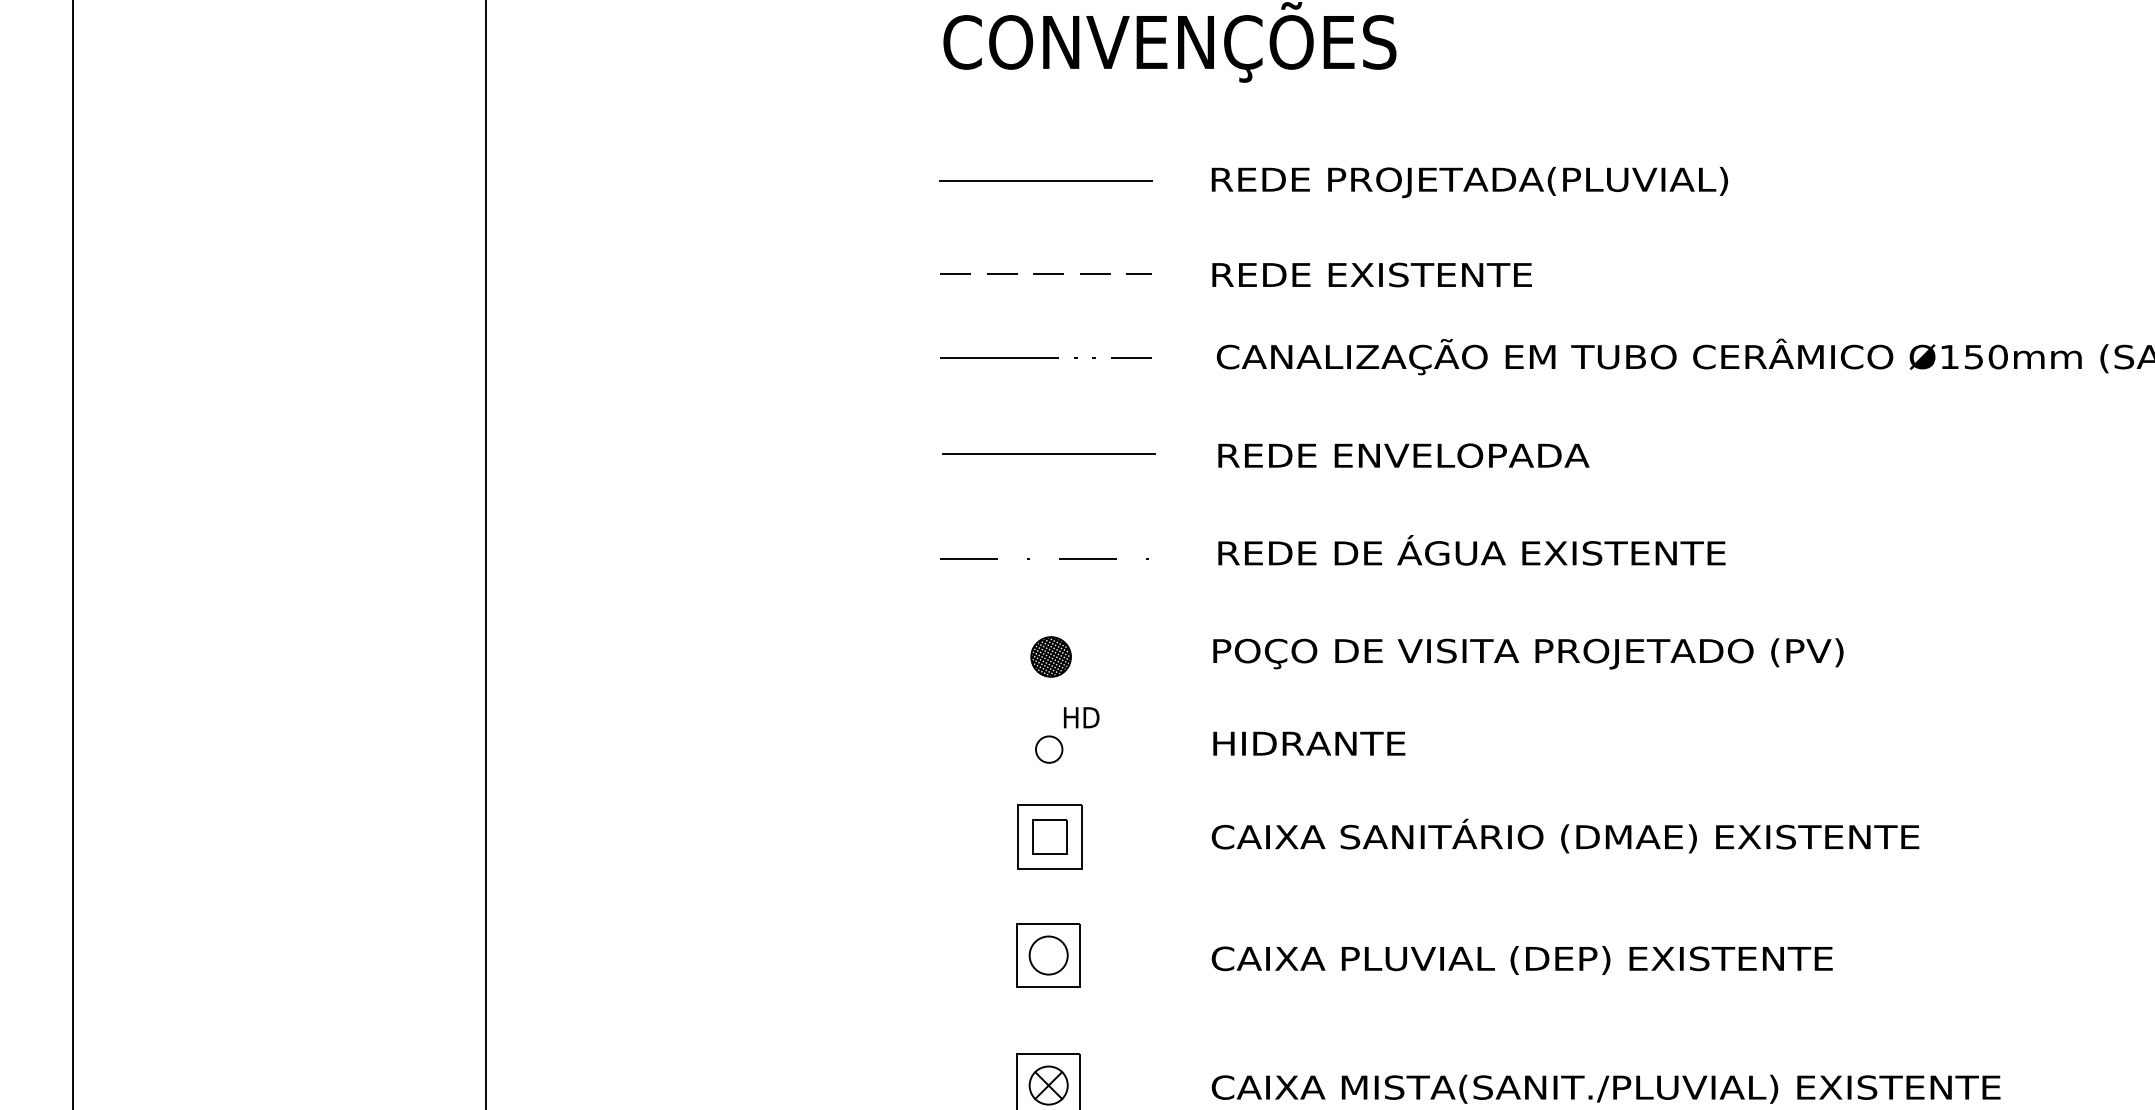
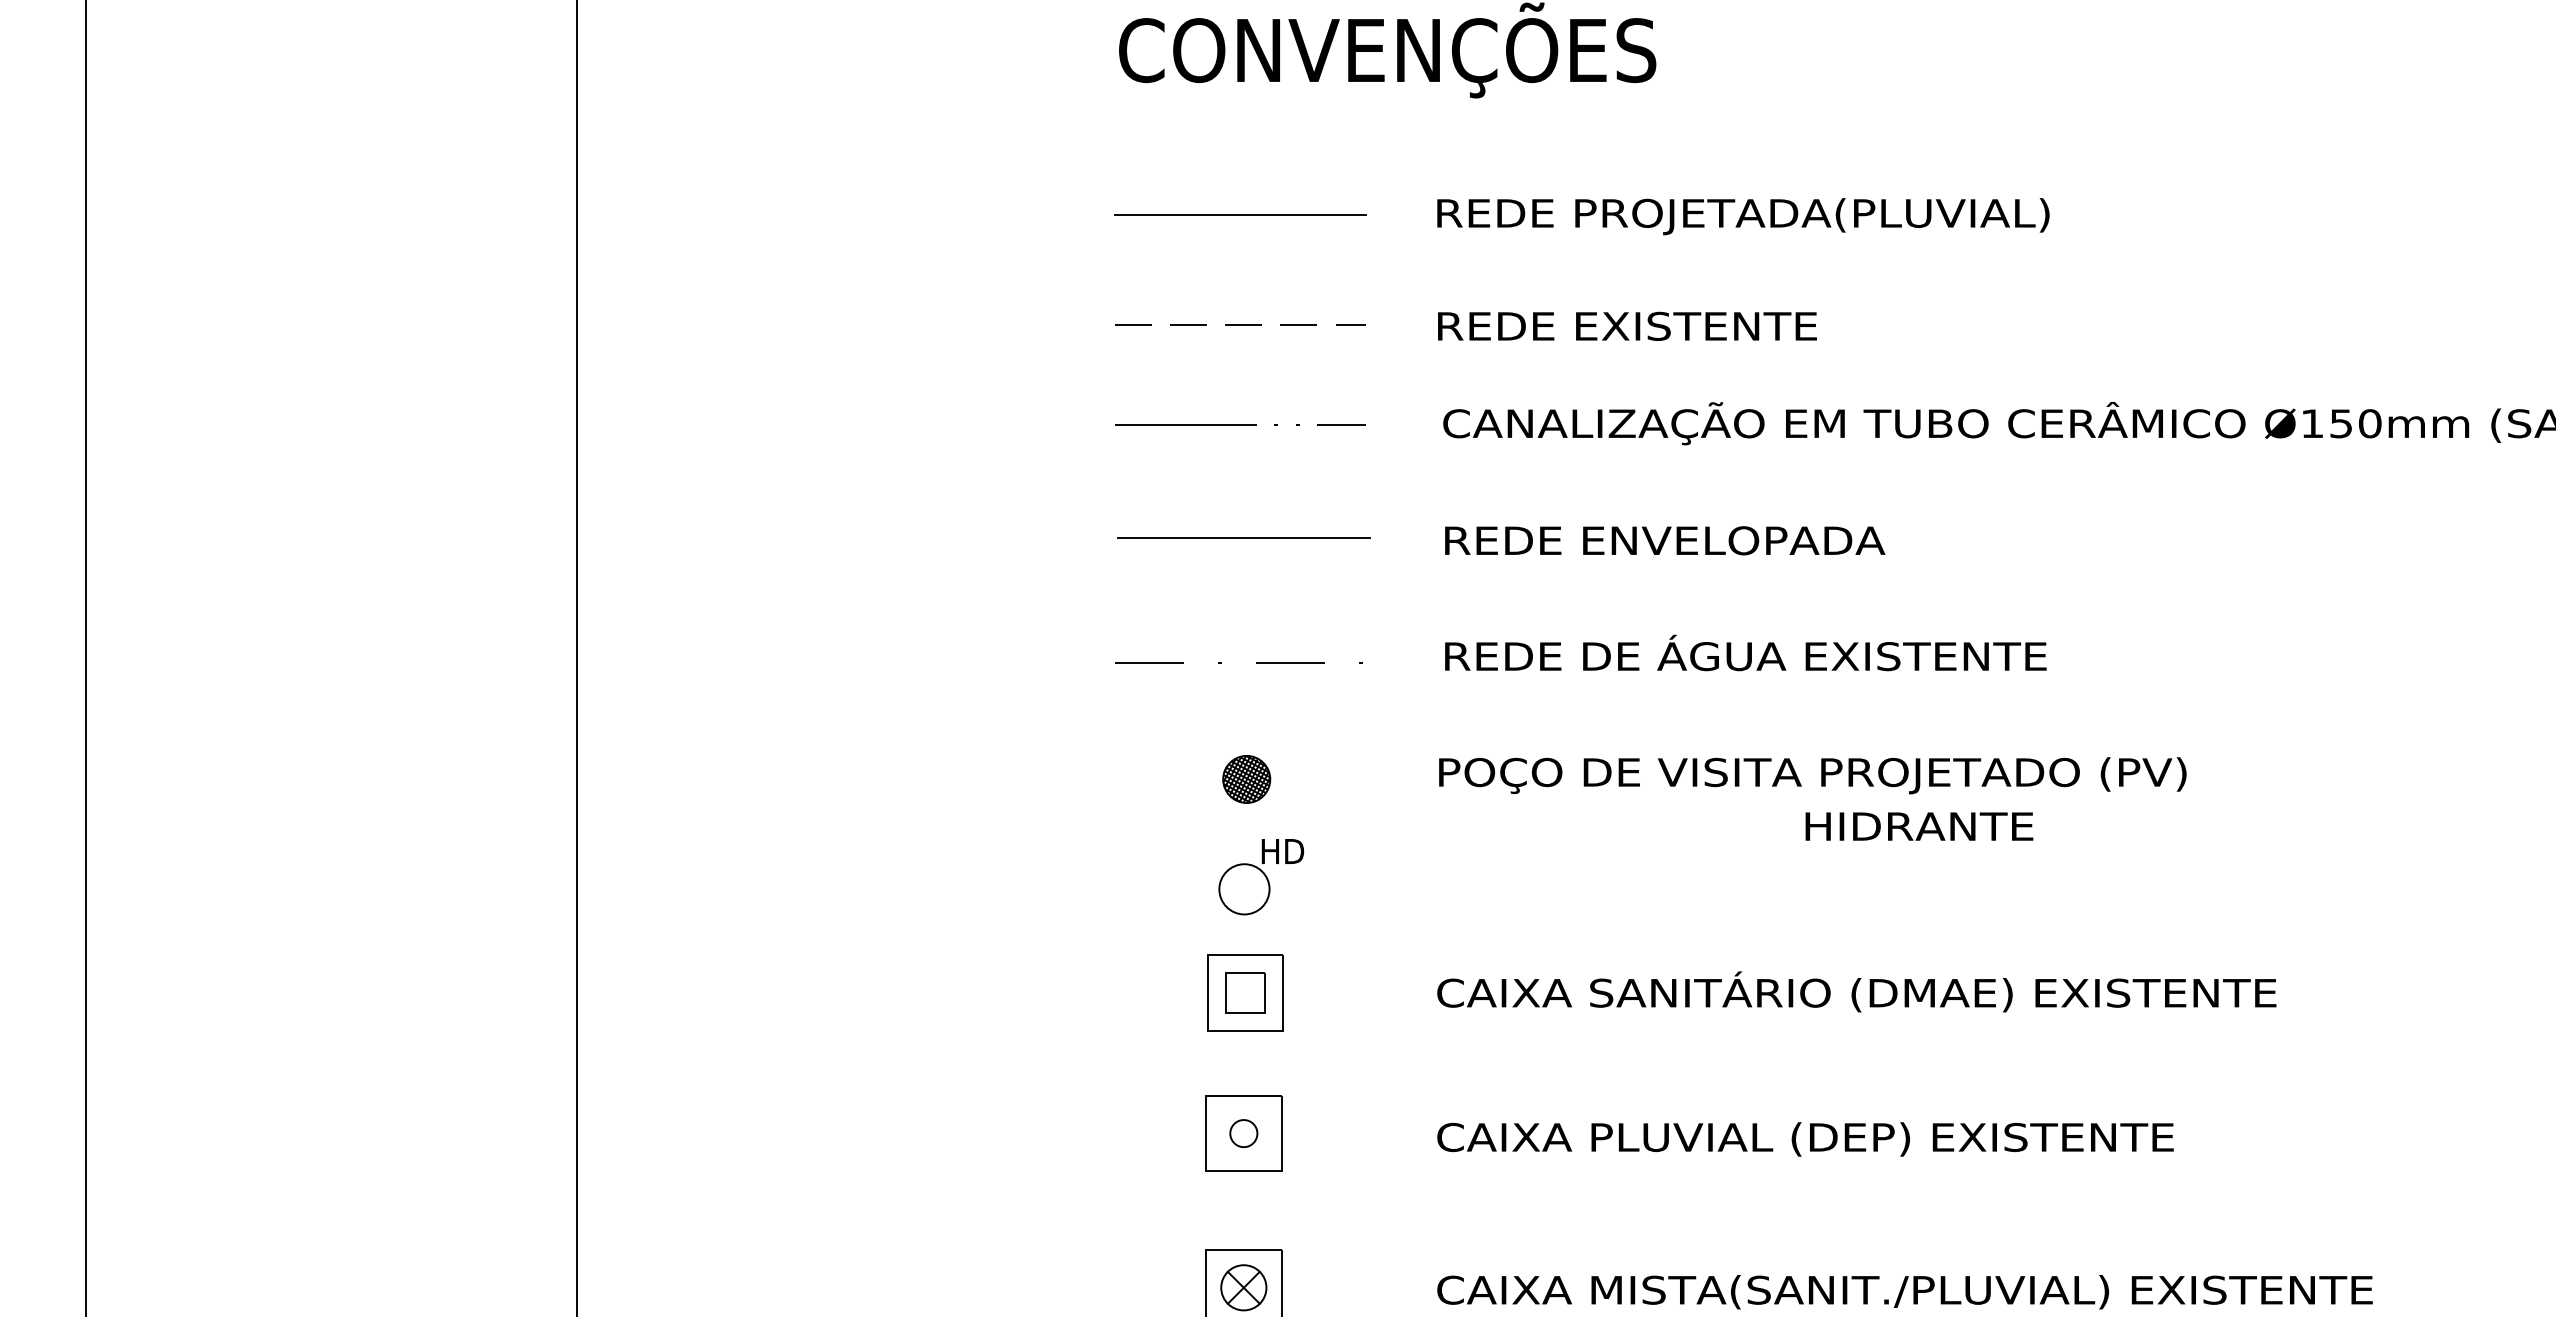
text: (1309, 743) -> (1919, 826), moved
circle: (1049, 749) -> (1244, 889), size x1.6
circle: (1048, 955) -> (1243, 1133), size x0.6

